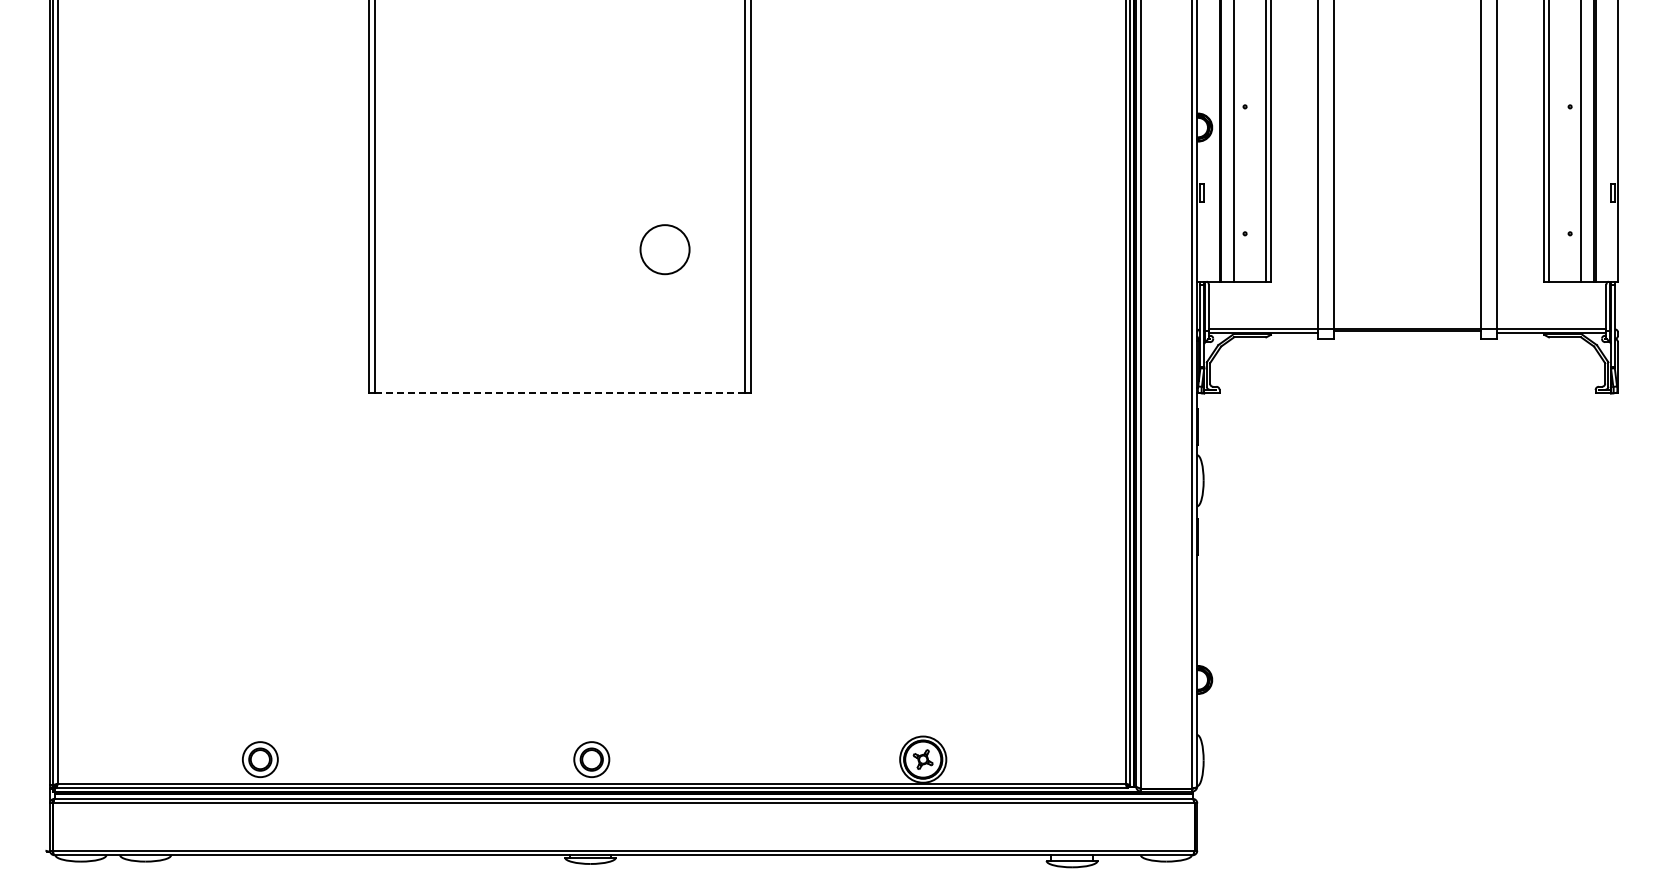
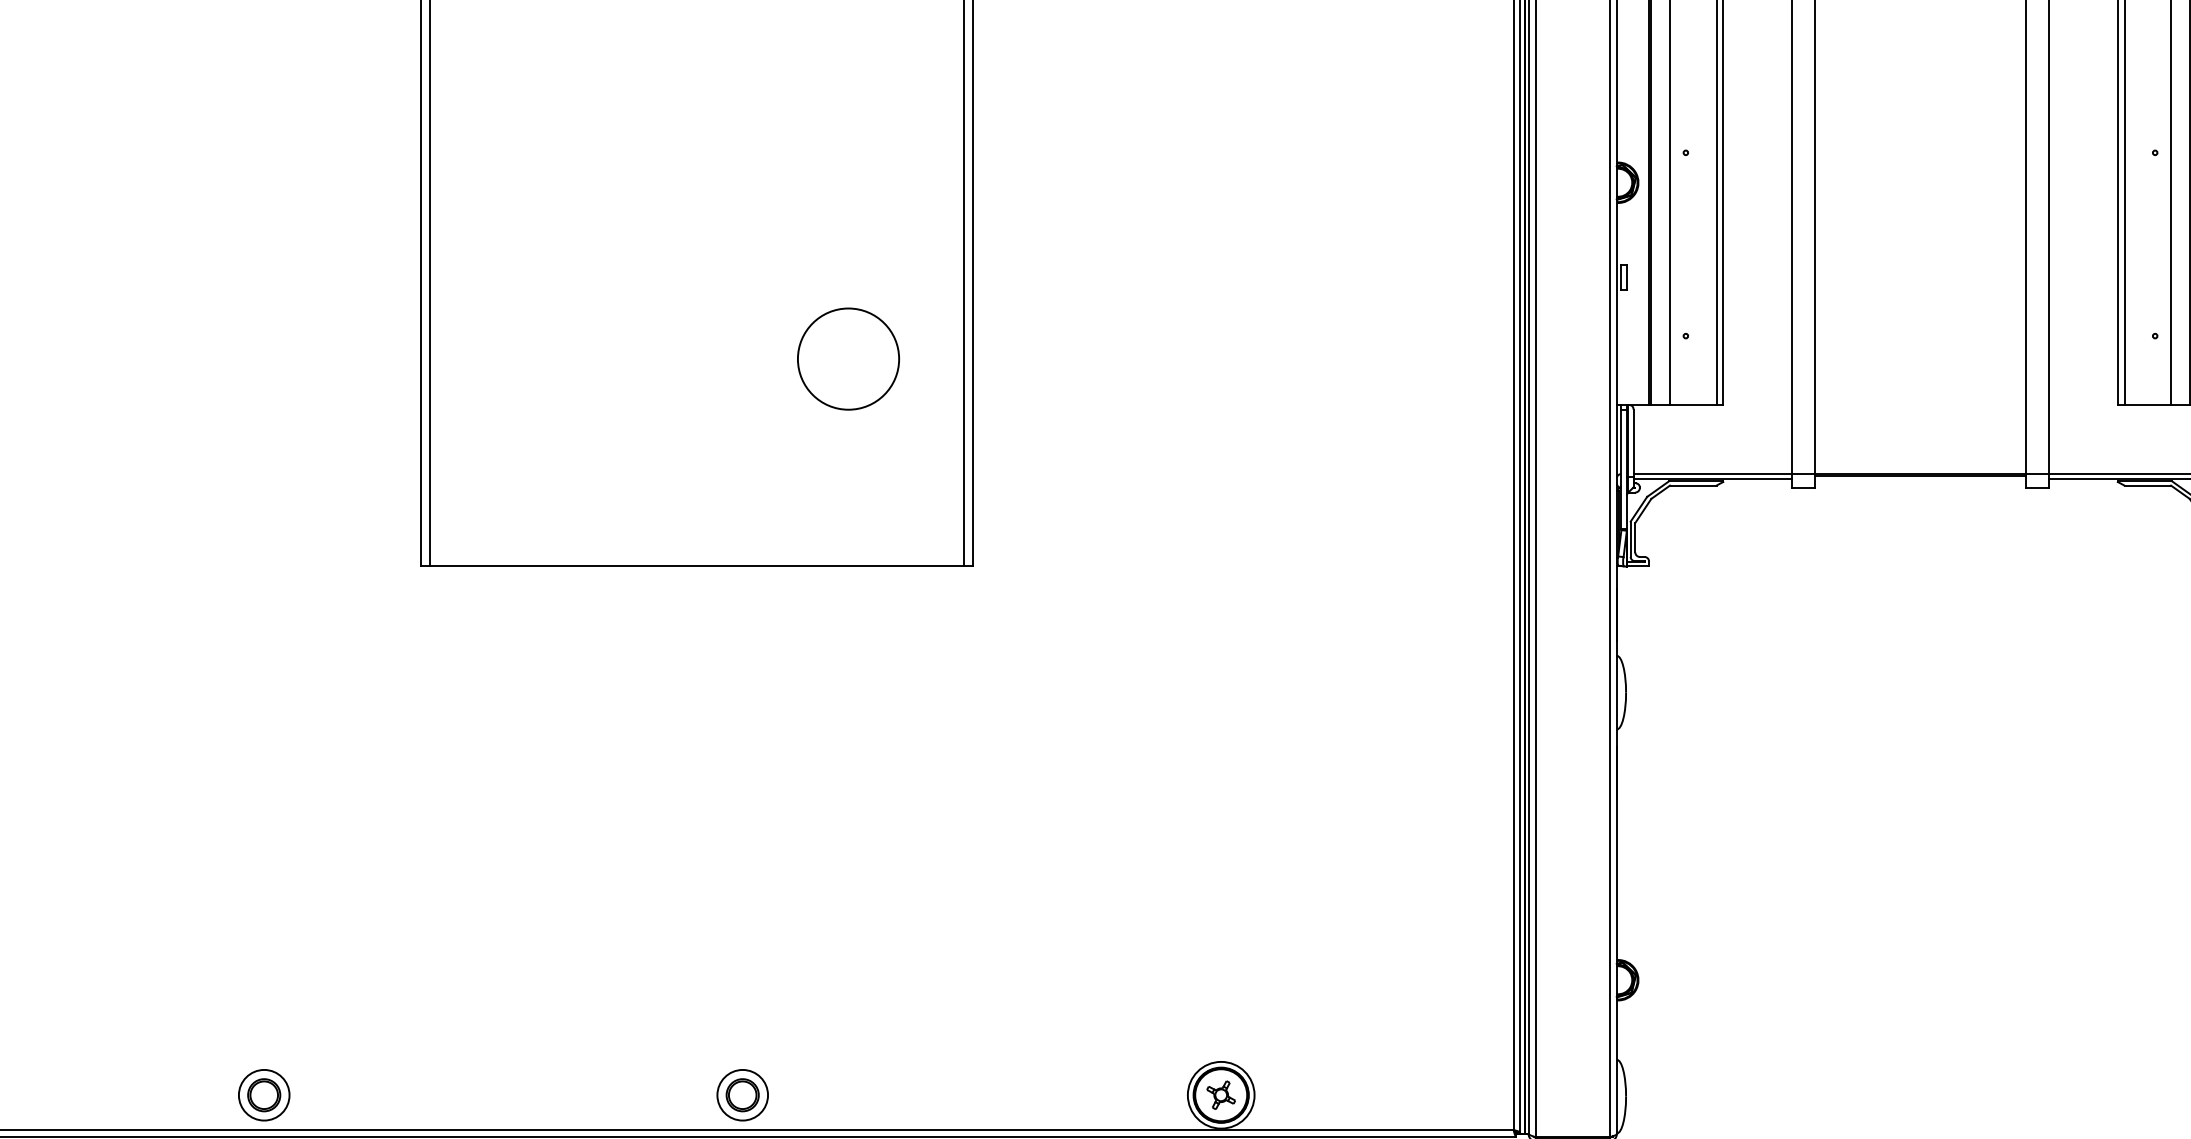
circle: (664, 249) -> (847, 358), size x1.43
line: (559, 393) -> (696, 566), dashed -> solid

